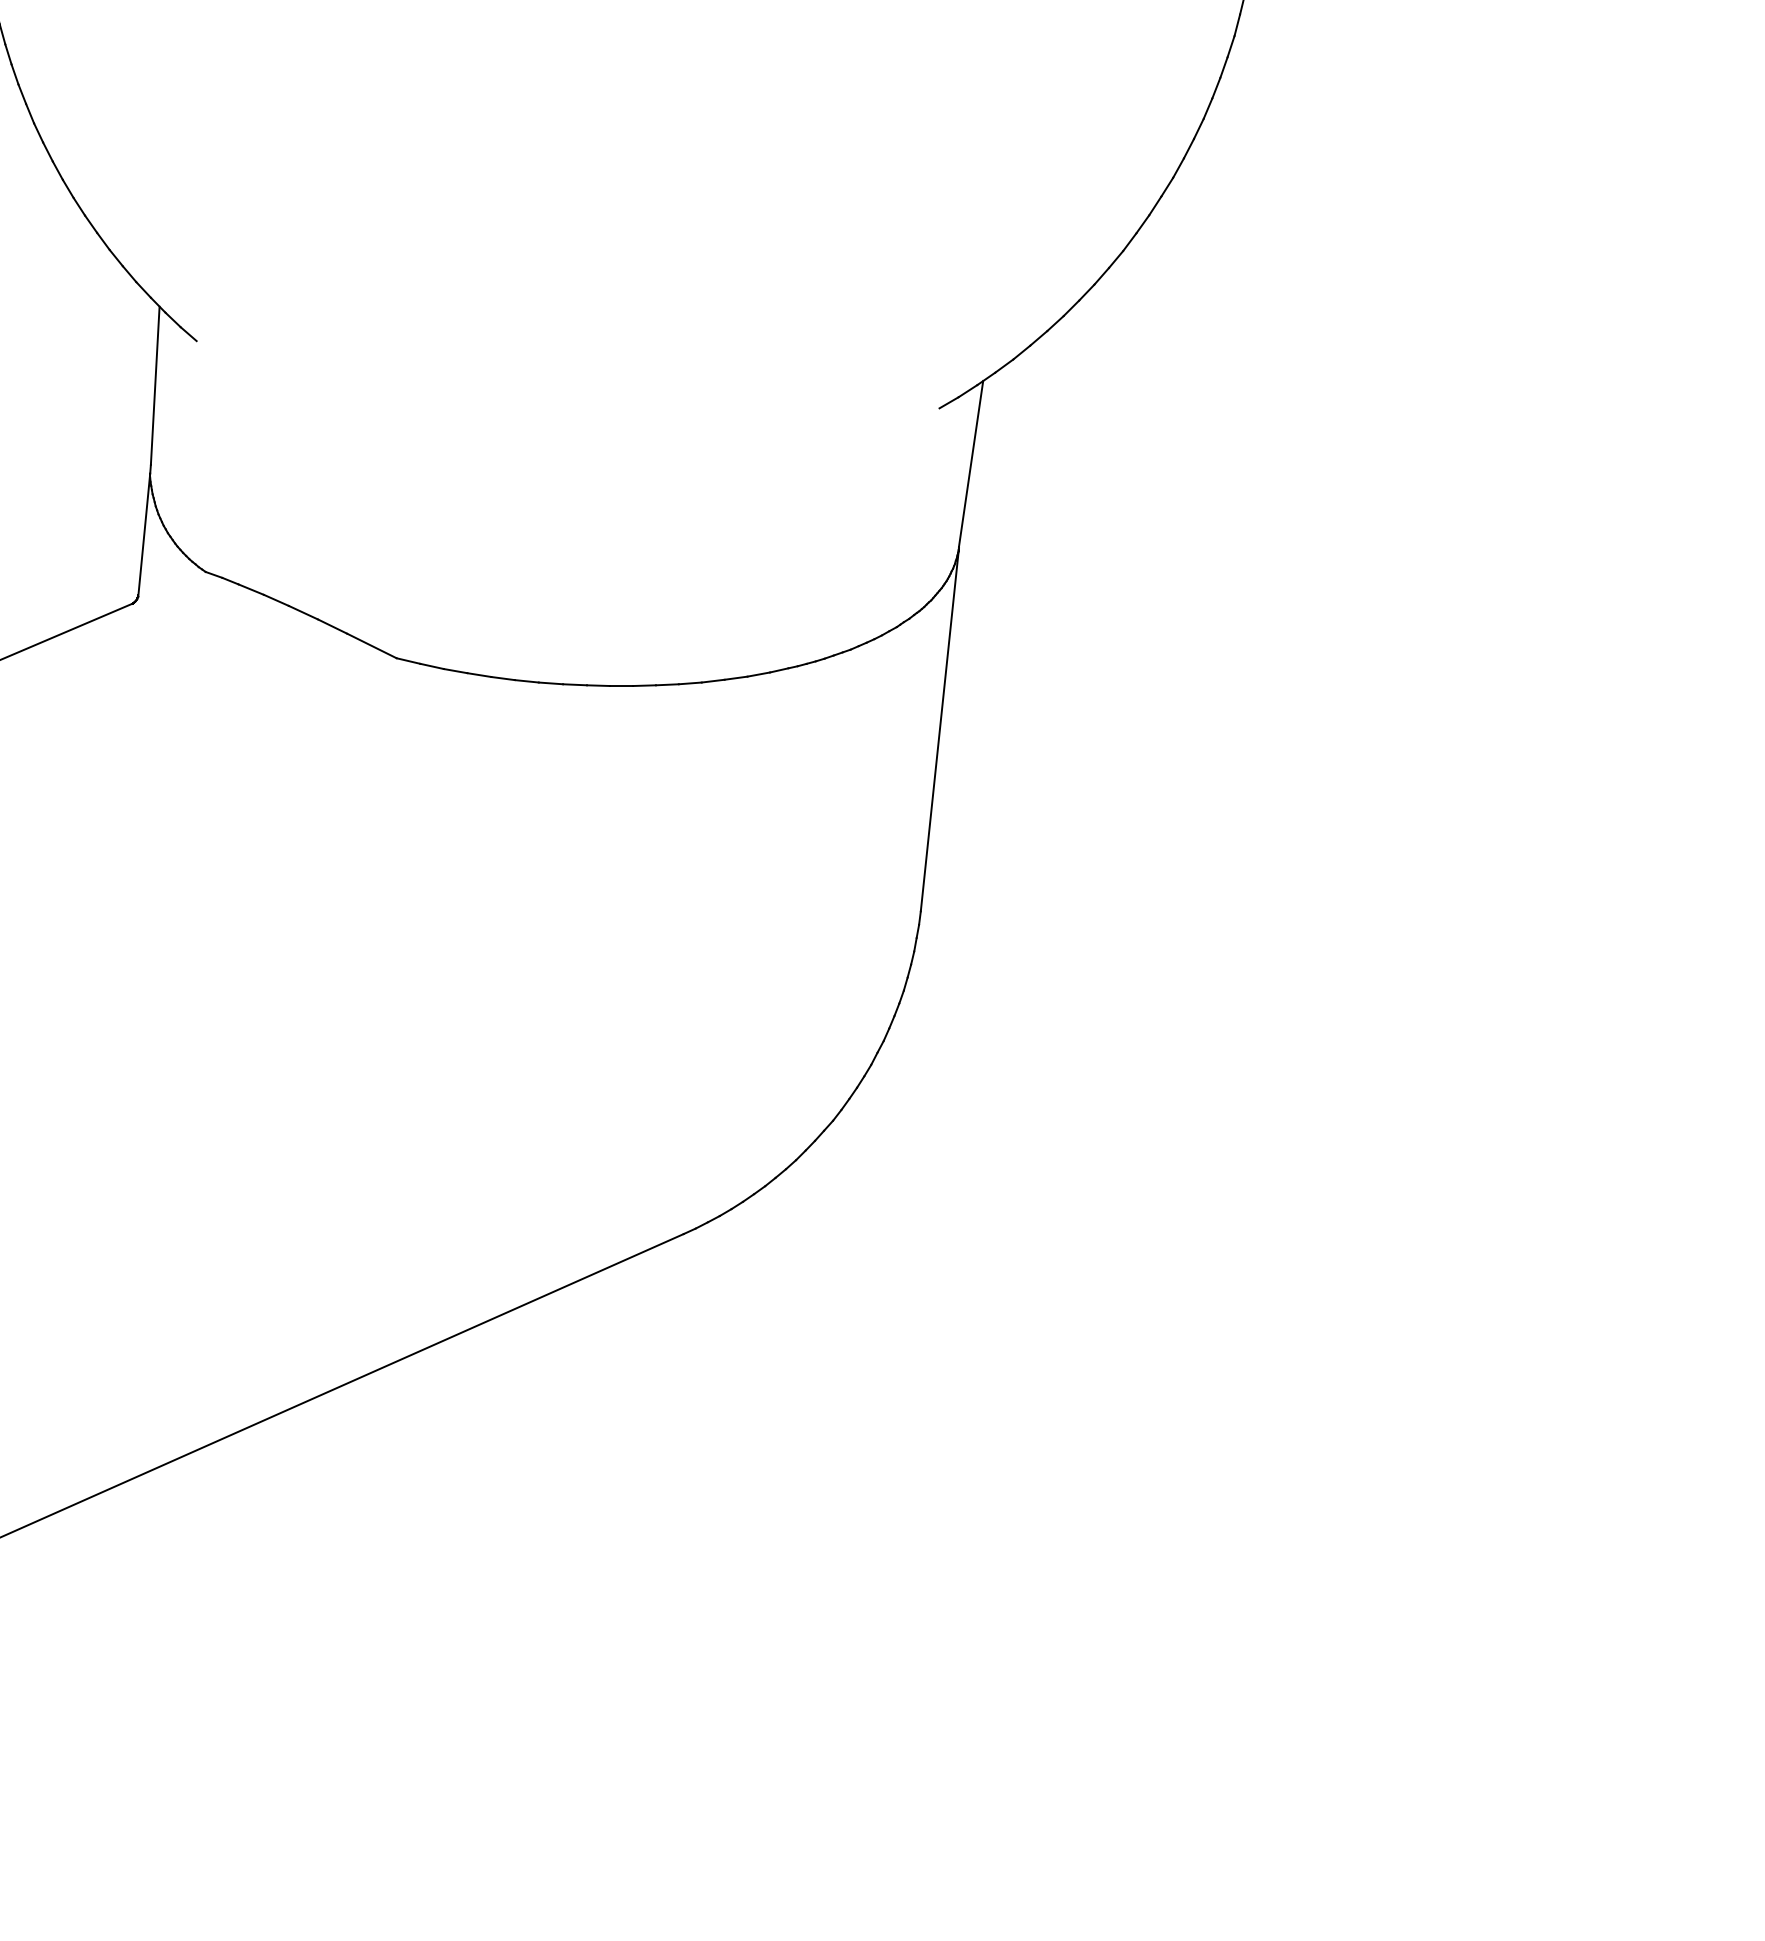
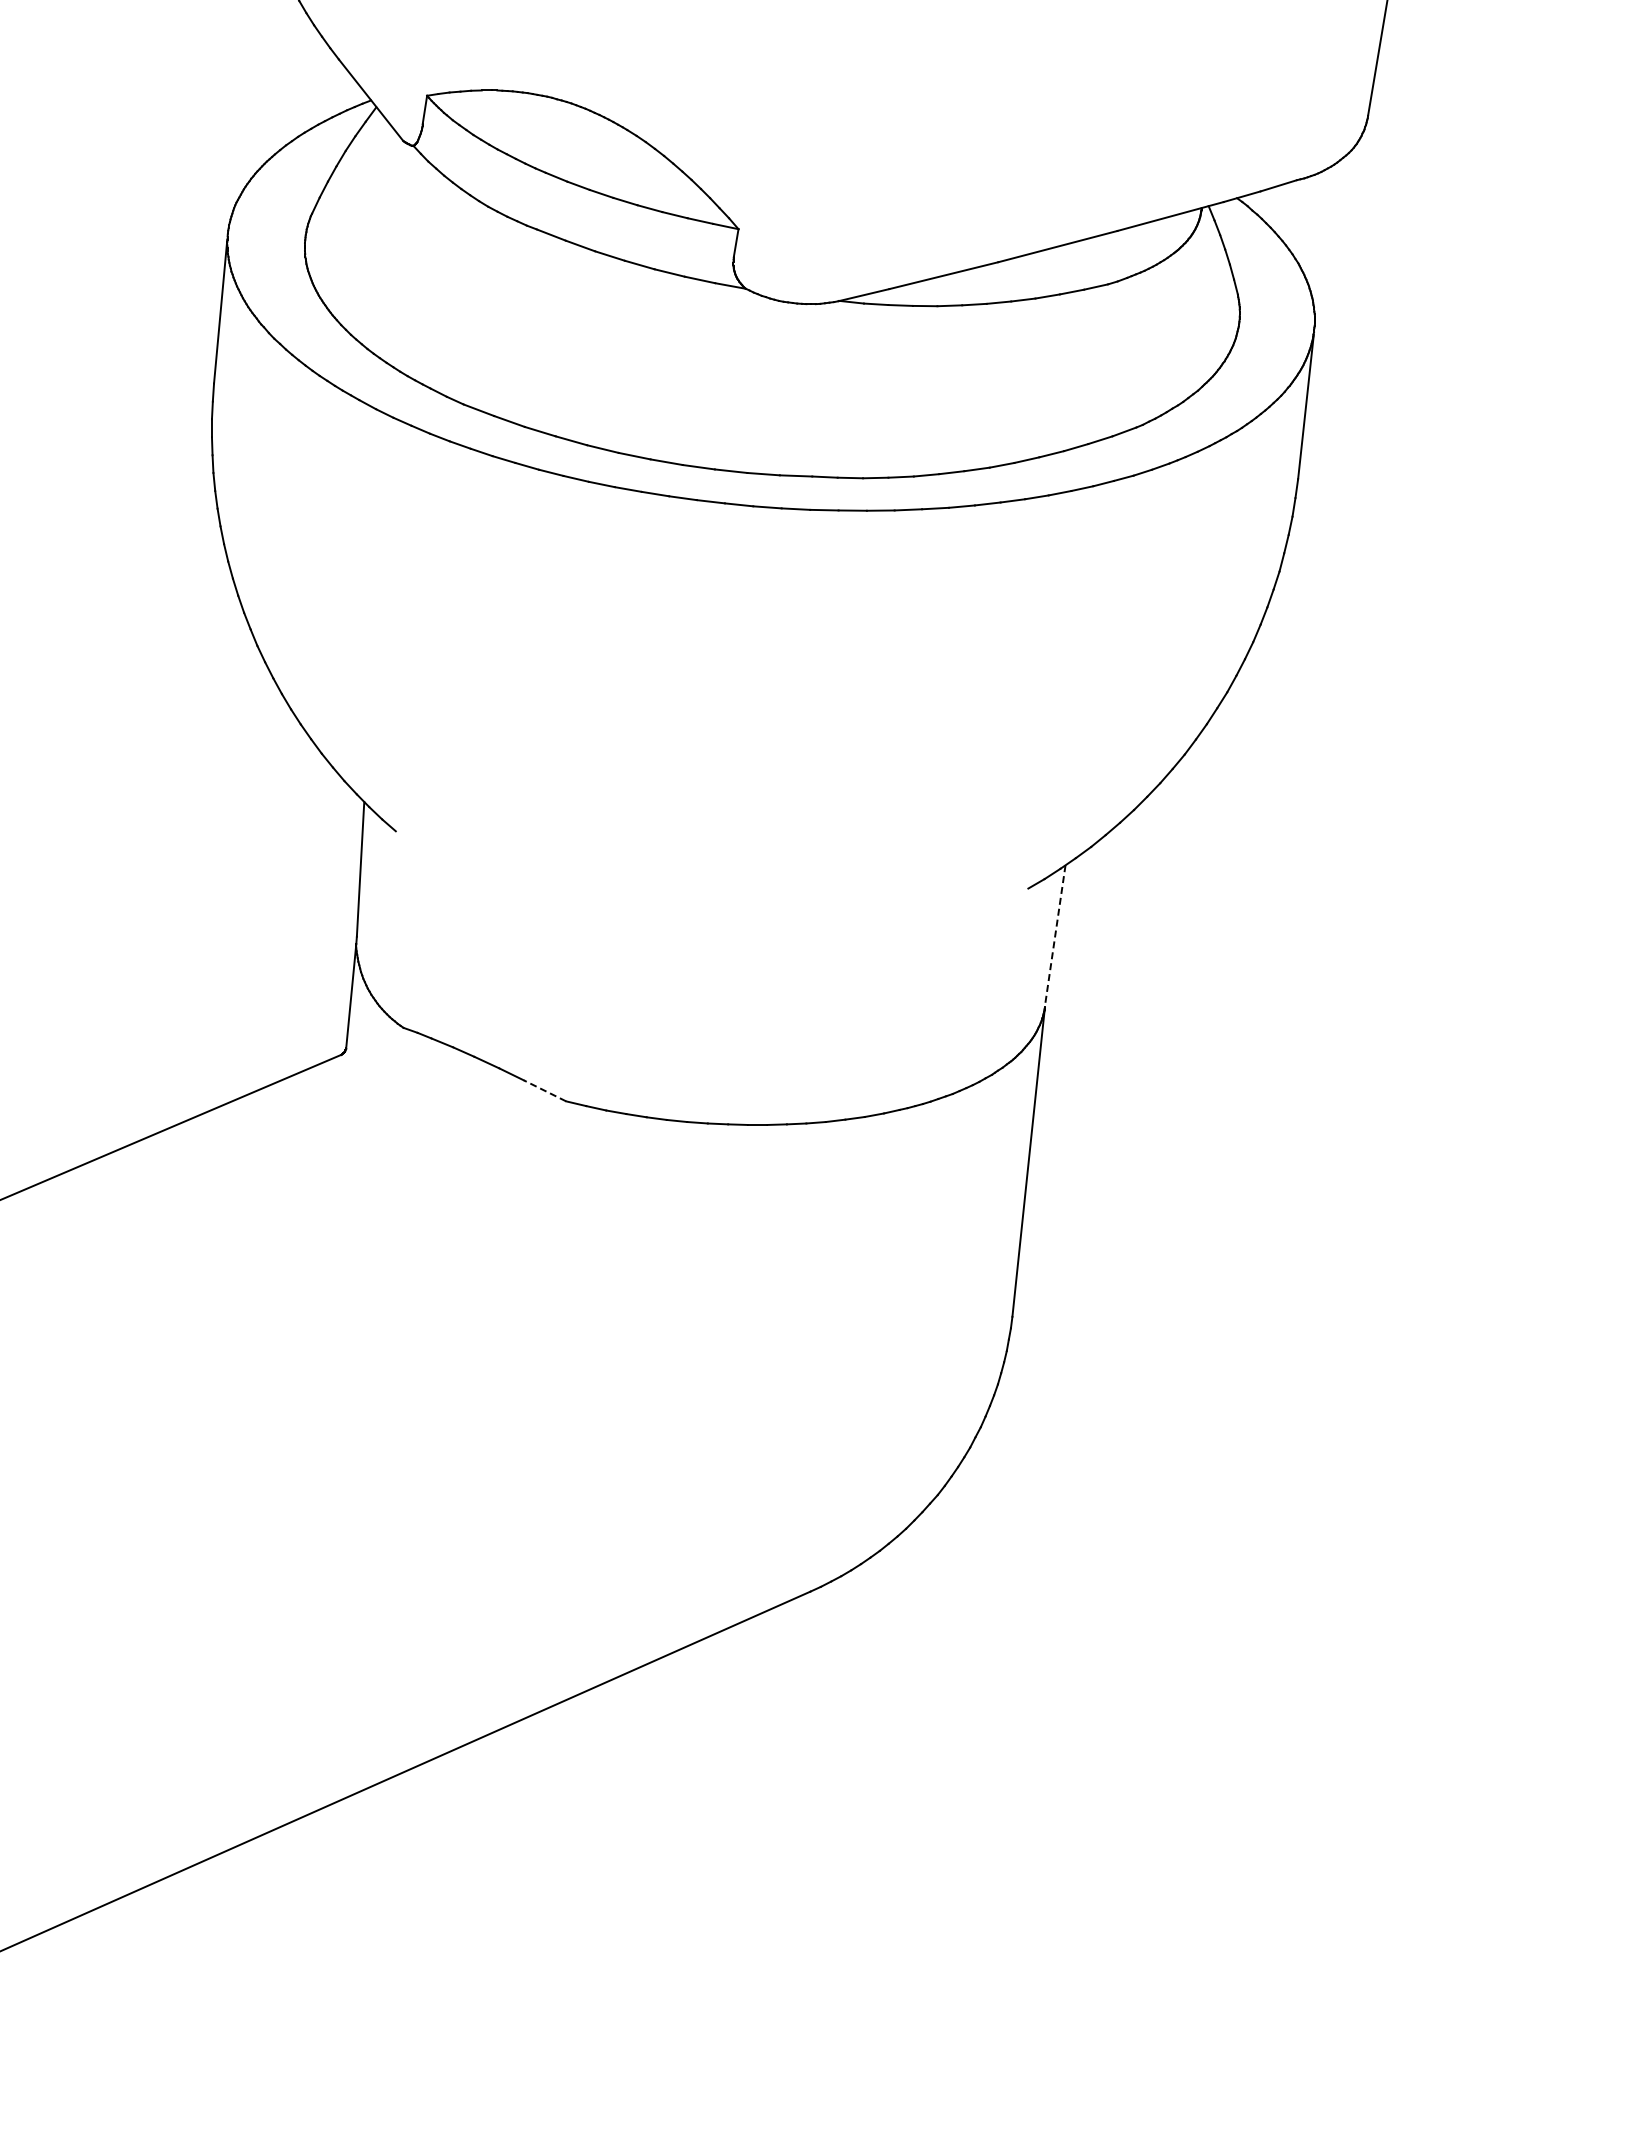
line: (971, 464) -> (1055, 936), solid -> dashed
line: (372, 645) -> (545, 1090), solid -> dashed

